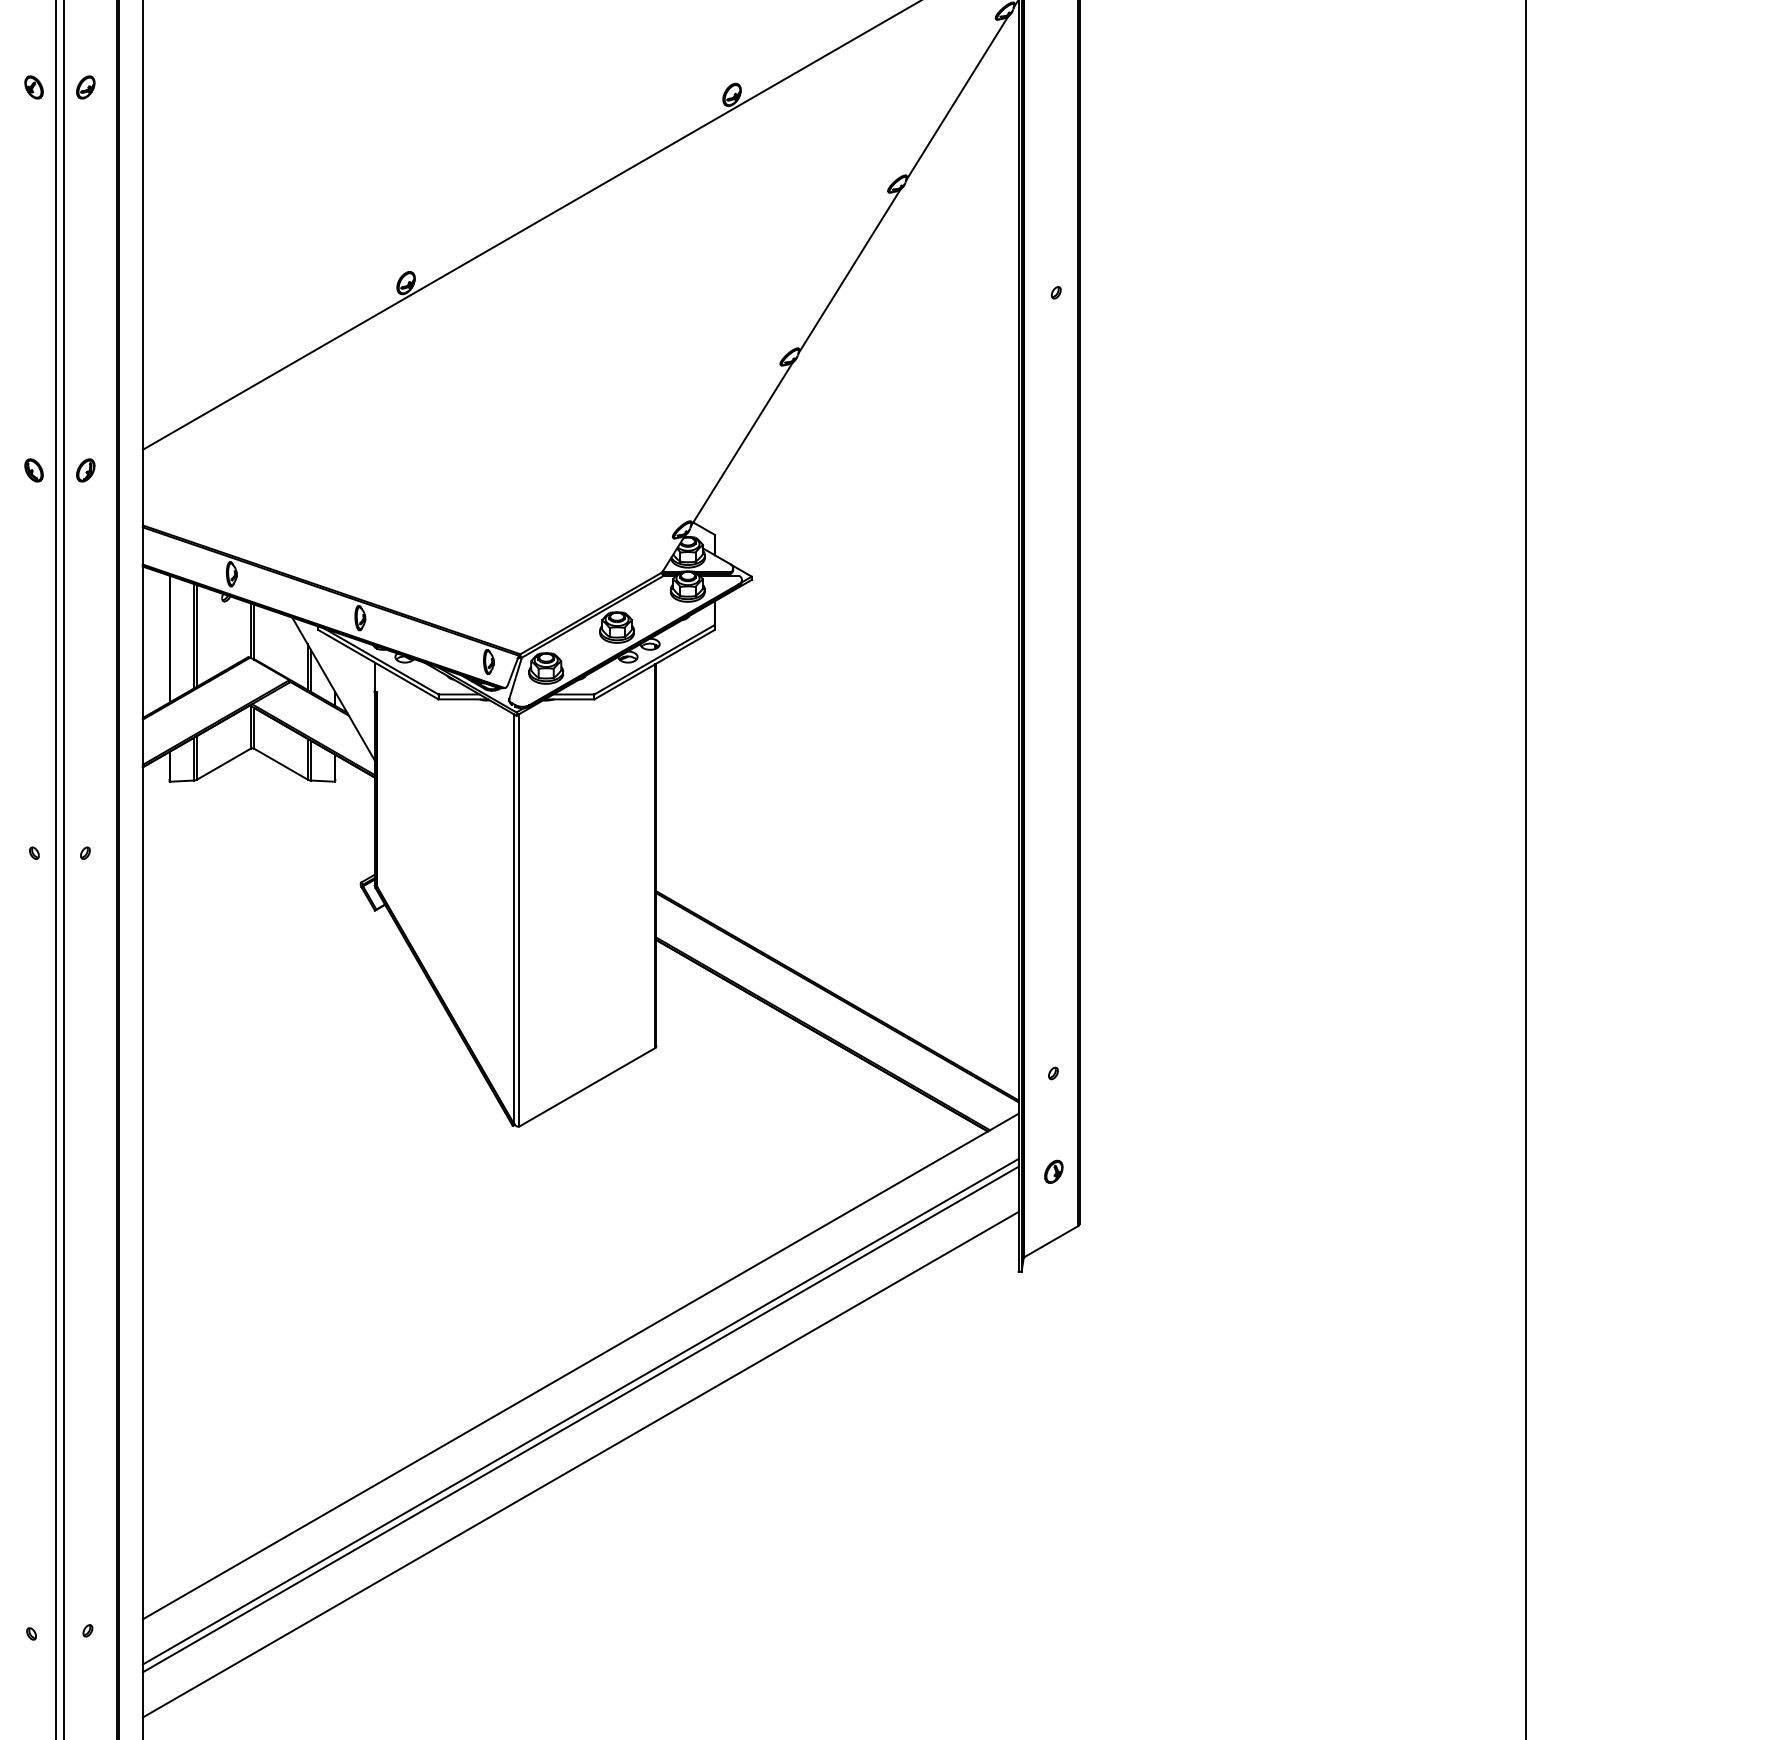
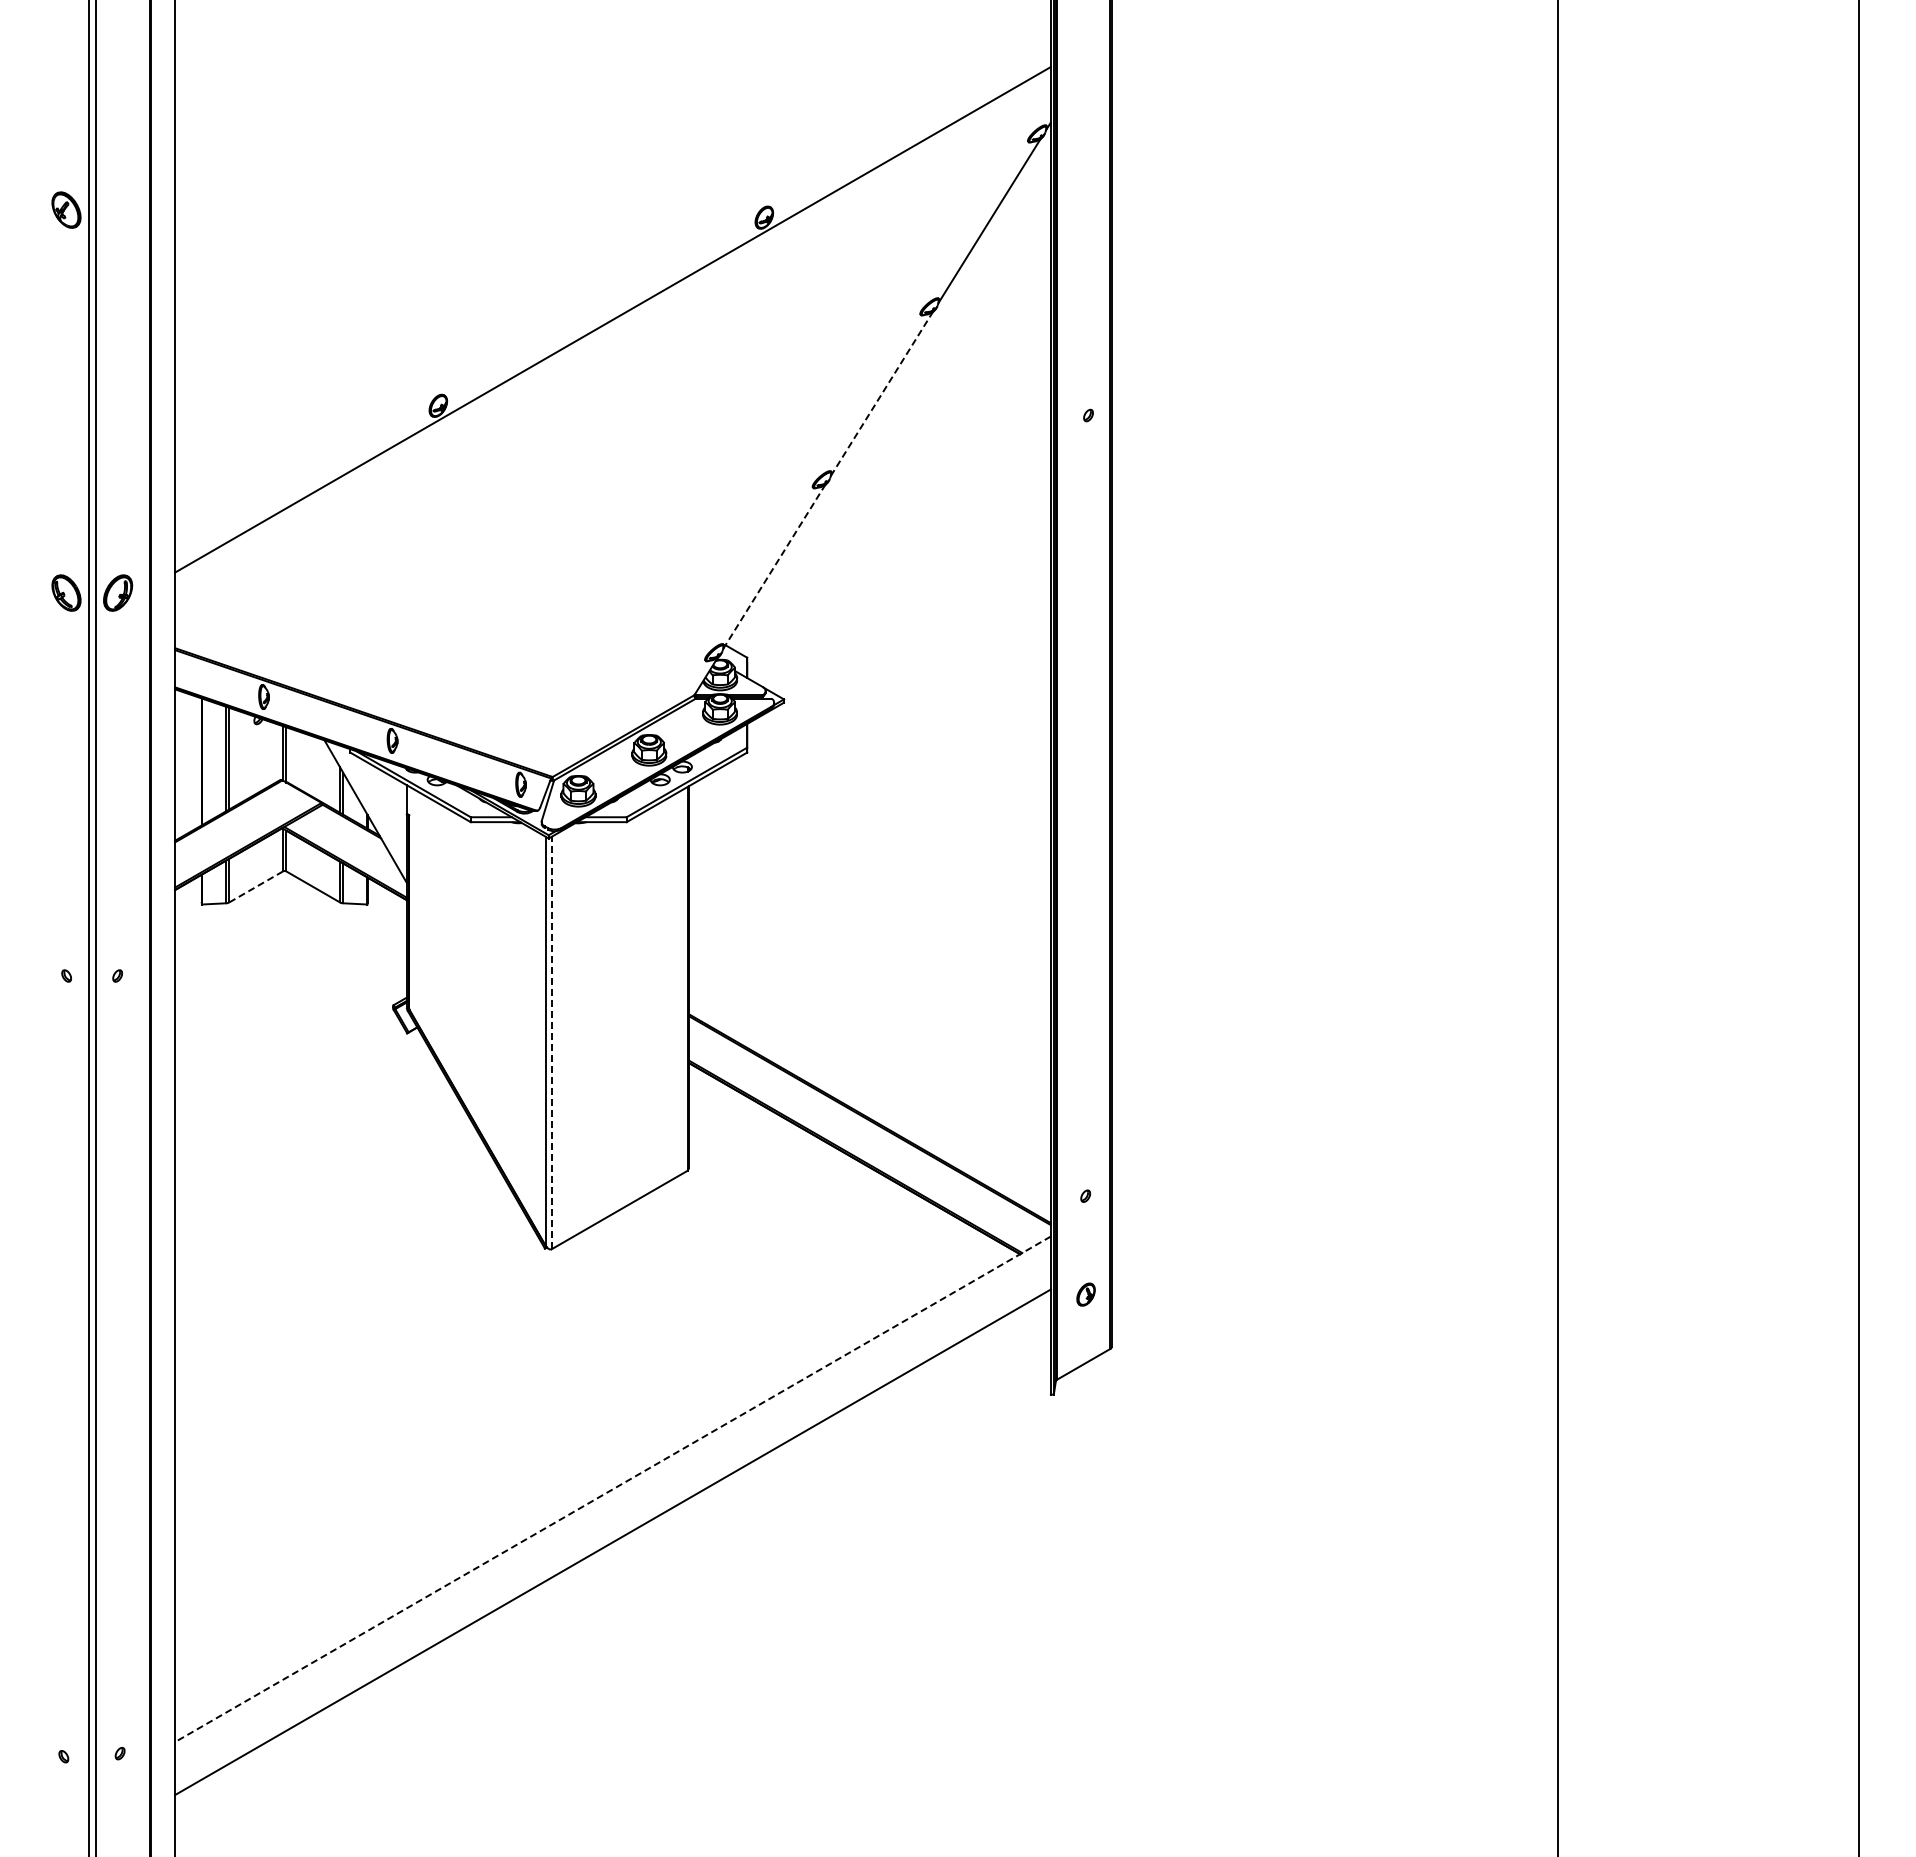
part: (33, 87) -> (65, 210), size x1.6
part: (85, 87) -> (117, 210), removed
line: (849, 271) -> (881, 394), solid -> dashed
line: (742, 443) -> (774, 566), solid -> dashed
part: (33, 470) -> (65, 593), size x1.6
part: (85, 470) -> (117, 593), size x1.6
line: (224, 763) -> (256, 886), solid -> dashed
line: (519, 919) -> (551, 1042), solid -> dashed
line: (580, 1366) -> (612, 1489), solid -> dashed
line: (580, 1411) -> (612, 1534), removed
line: (580, 1464) -> (612, 1587), removed

